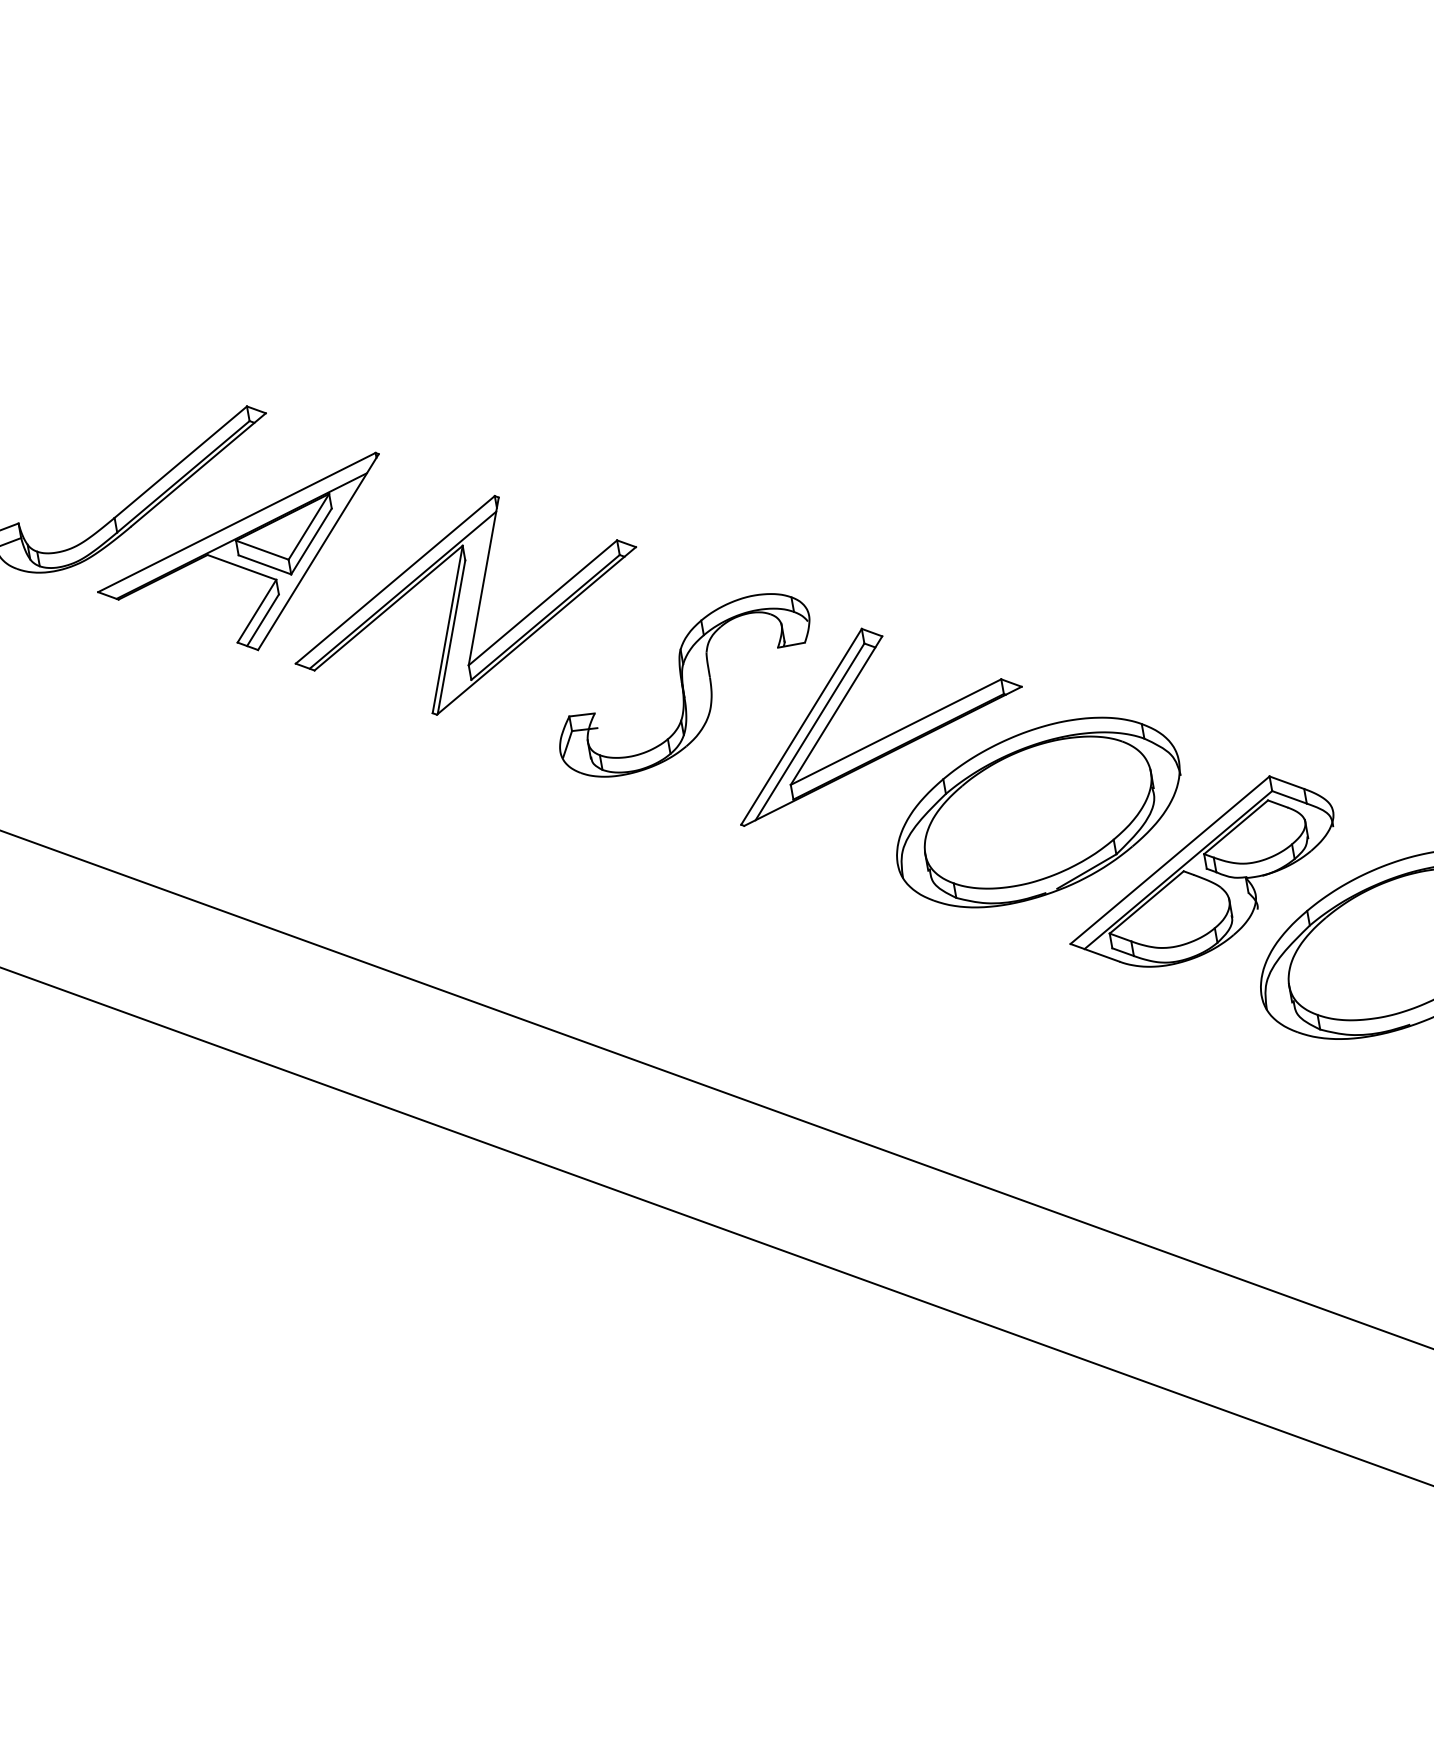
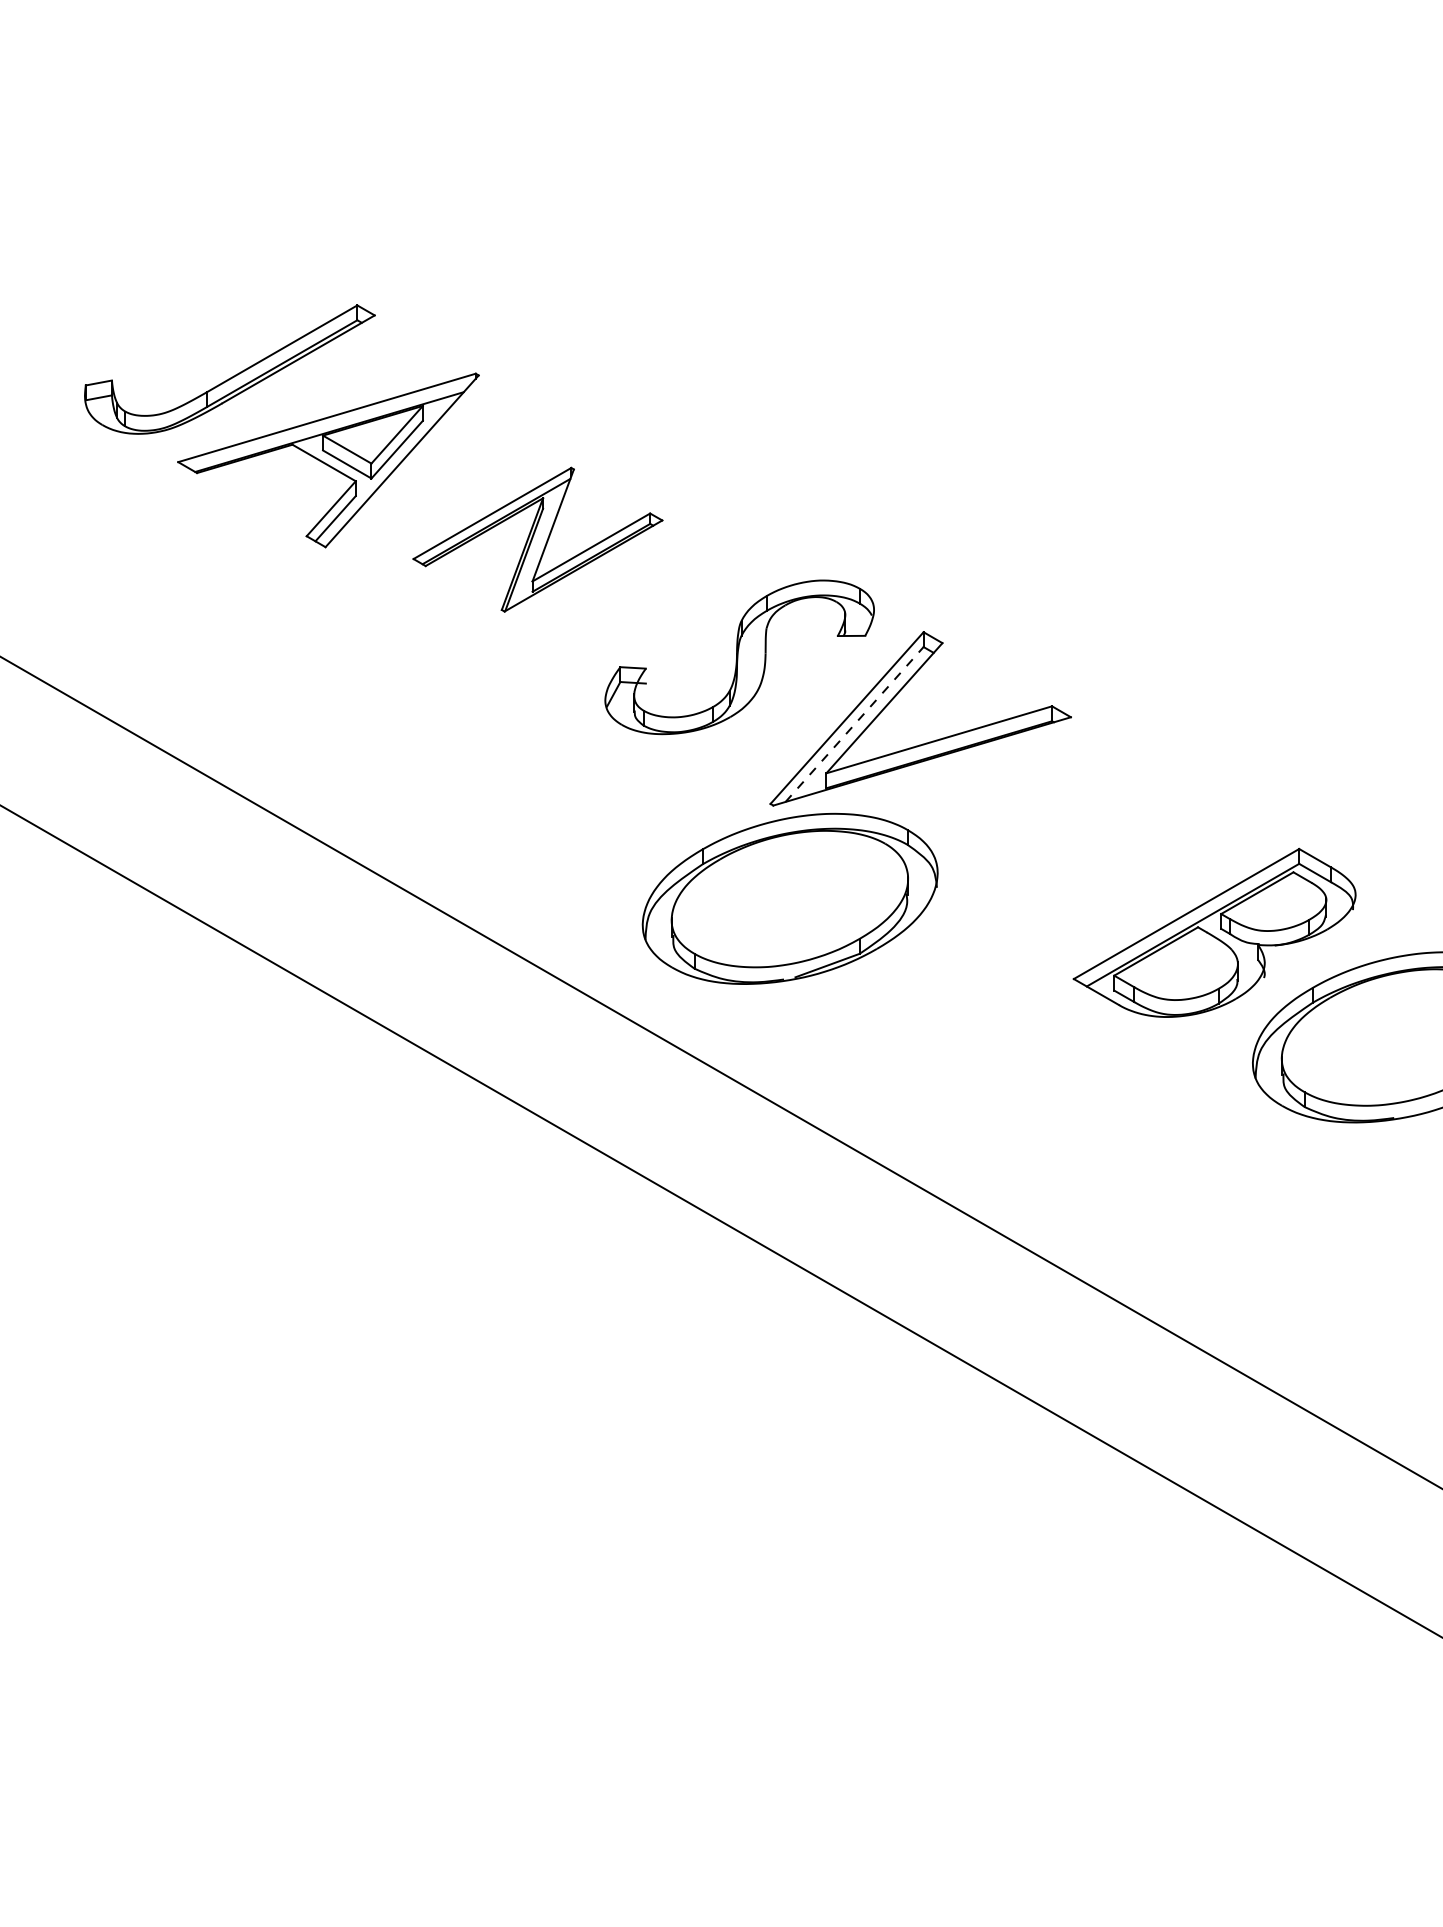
part: (465, 605) -> (537, 539), size x0.7
line: (809, 731) -> (854, 724), solid -> dashed
part: (1037, 812) -> (789, 898), moved

